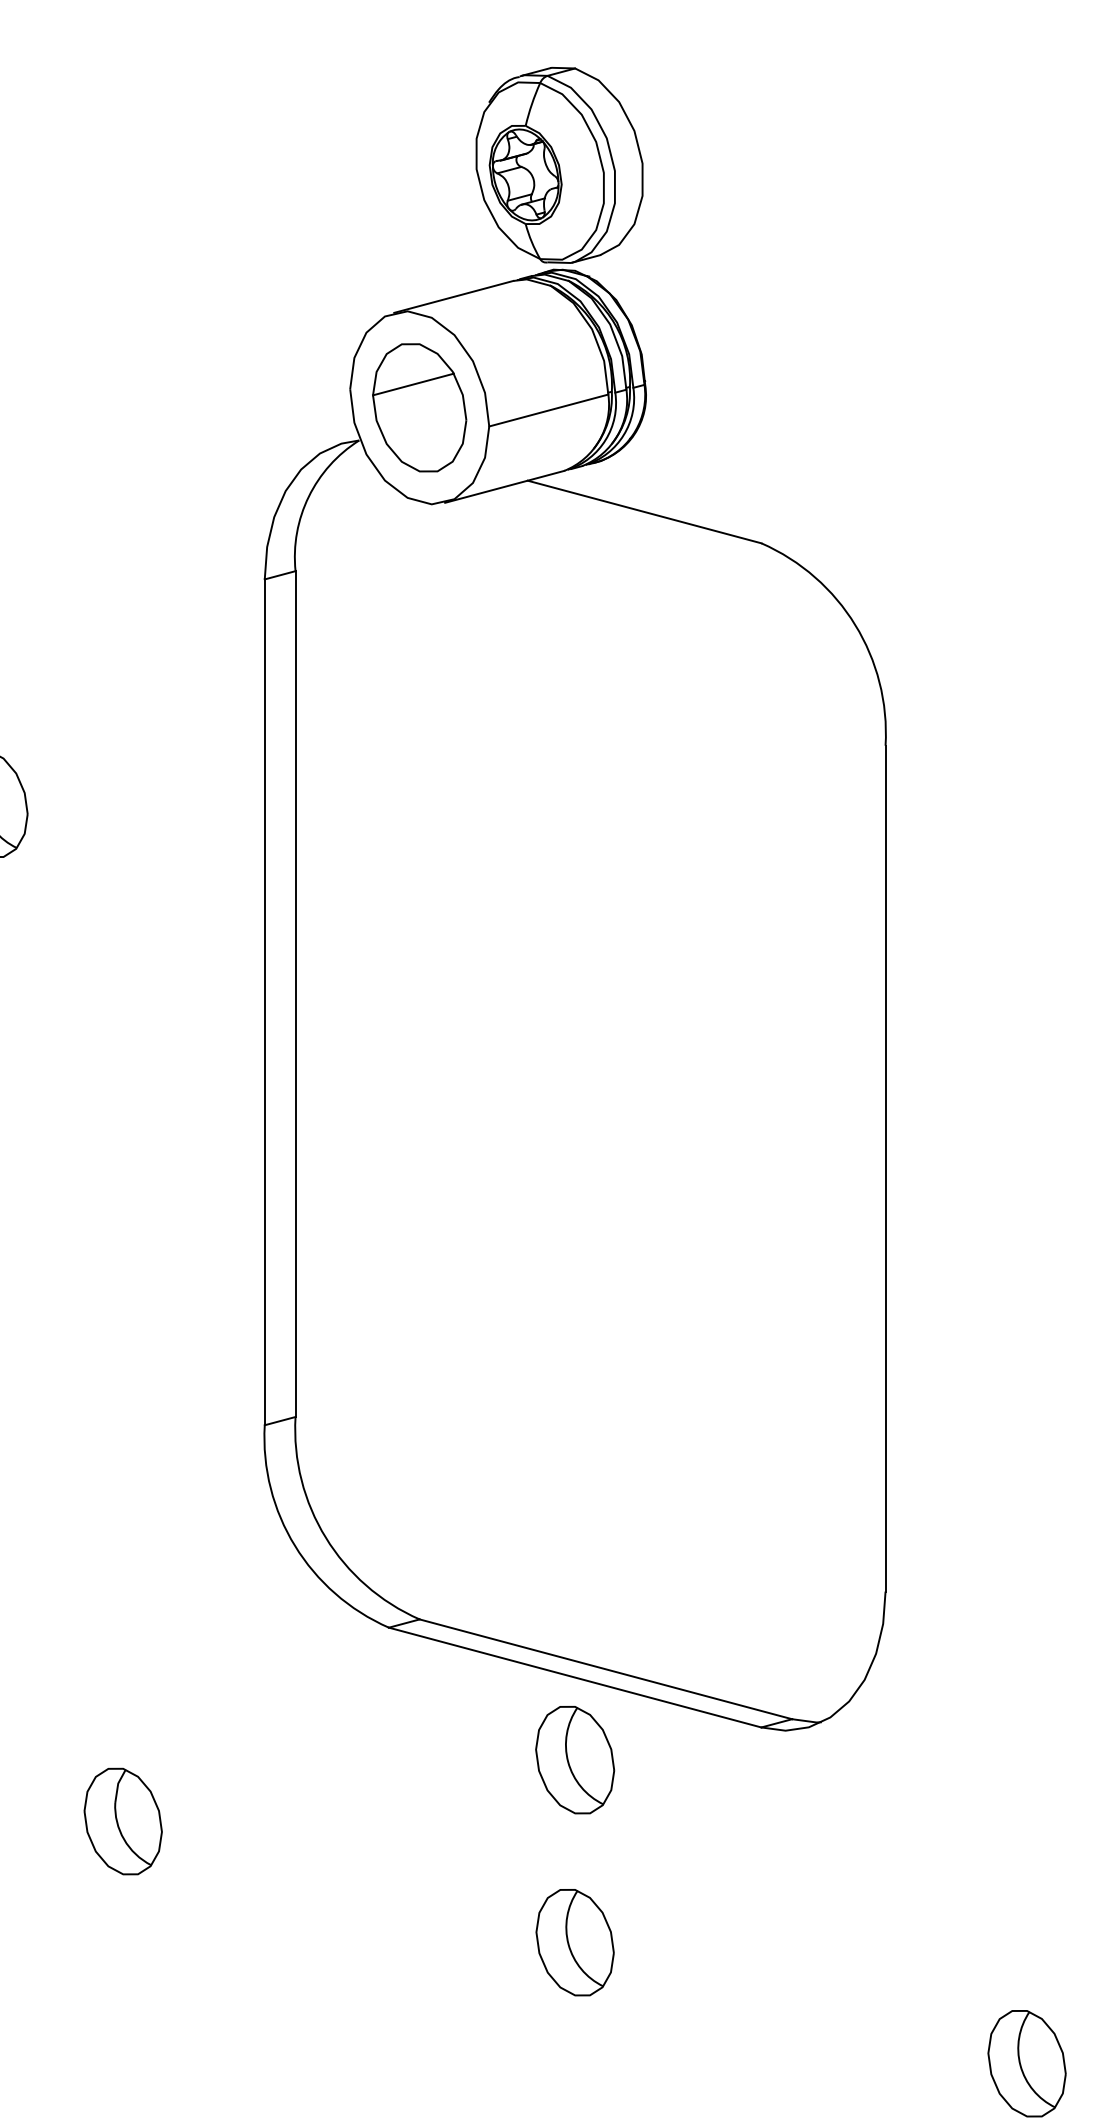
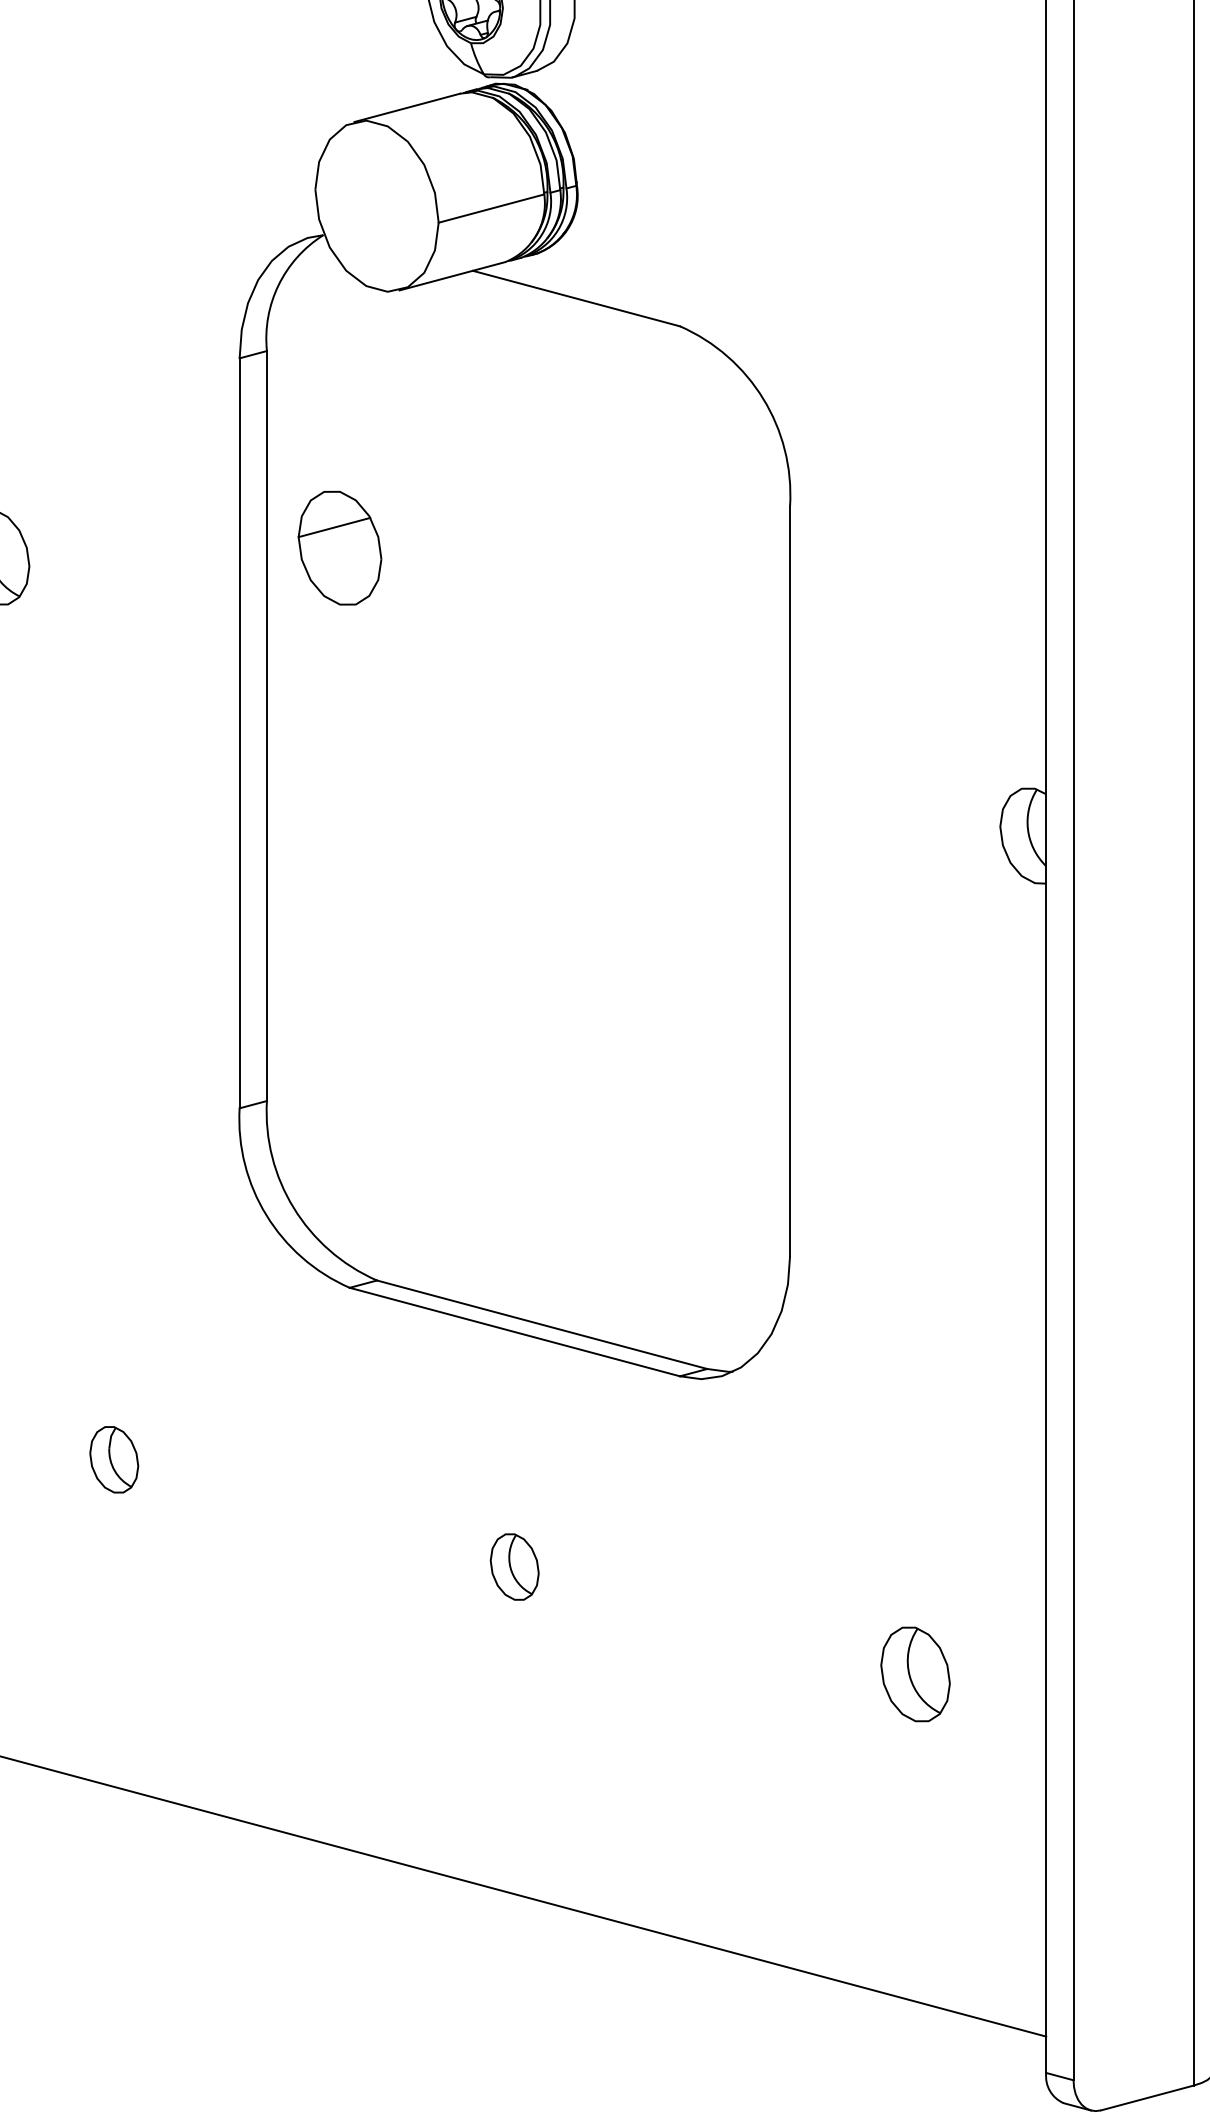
part: (419, 407) -> (339, 547), moved
part: (574, 1760) -> (514, 1405), removed
part: (123, 1821) -> (114, 1459), size x0.7
part: (574, 1941) -> (514, 1566), size x0.7

